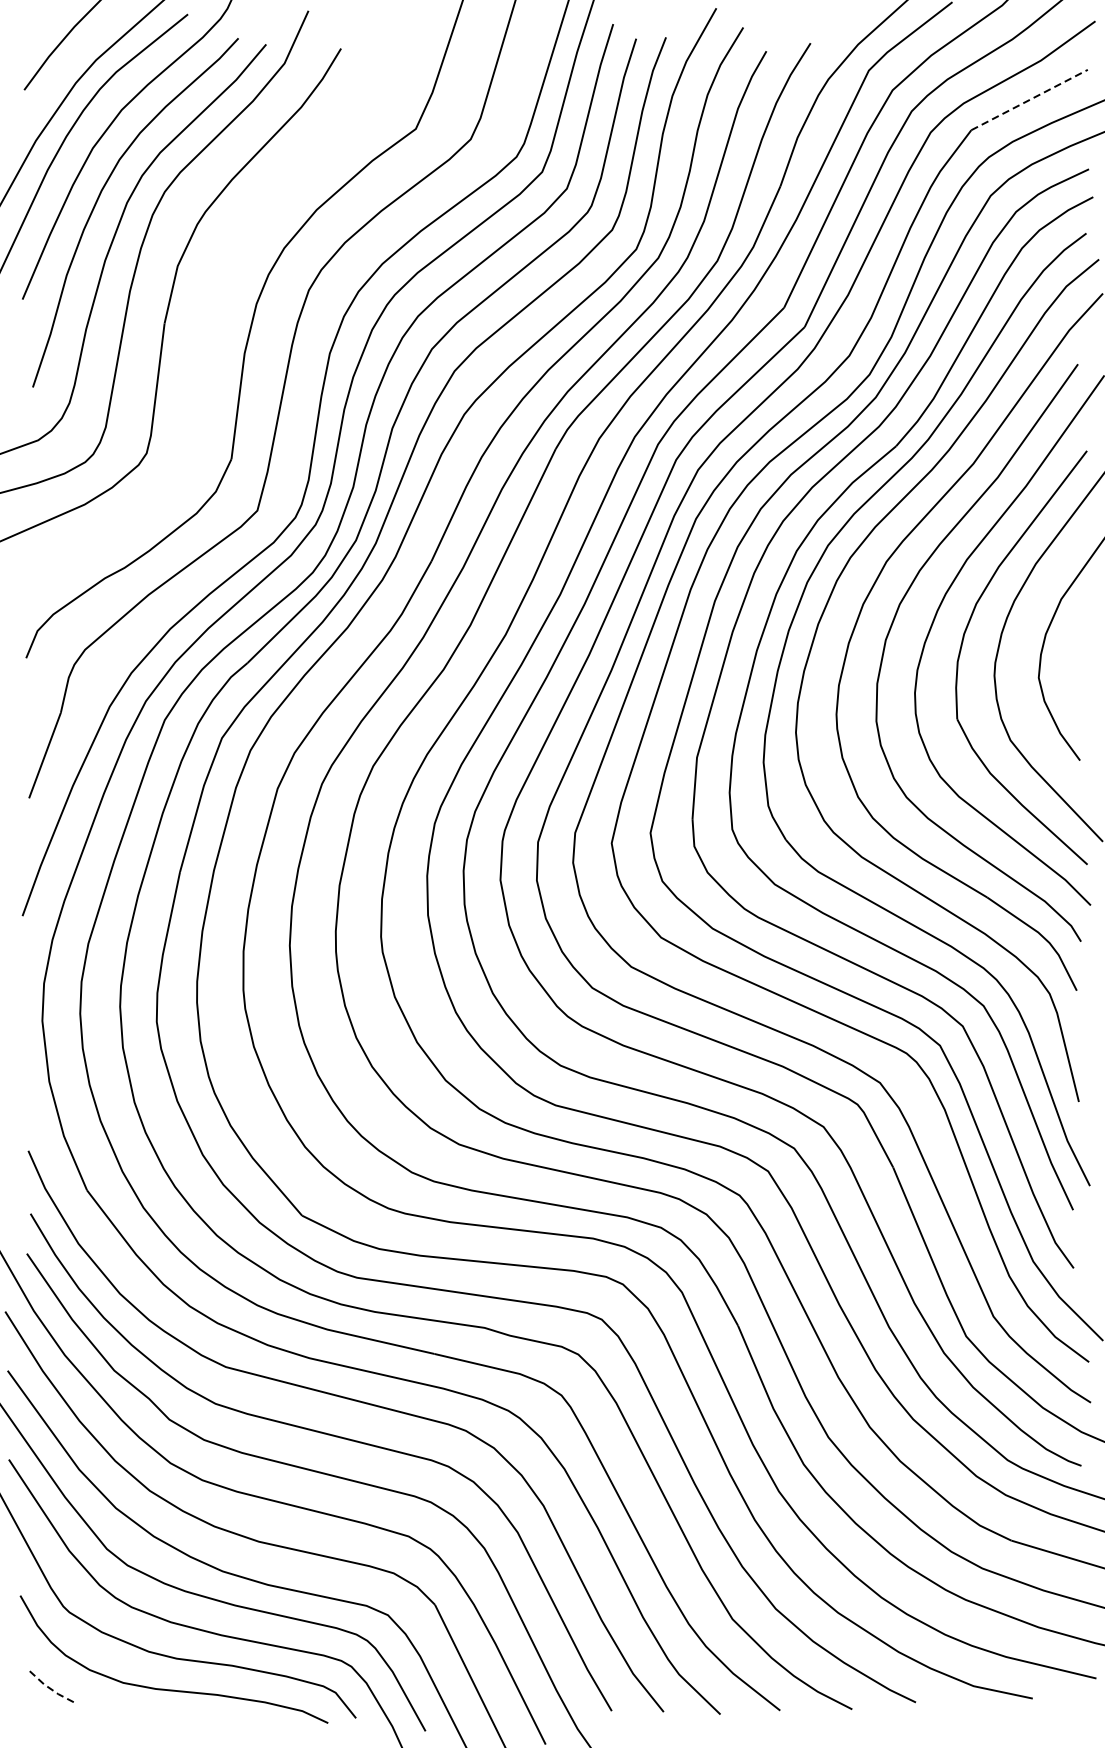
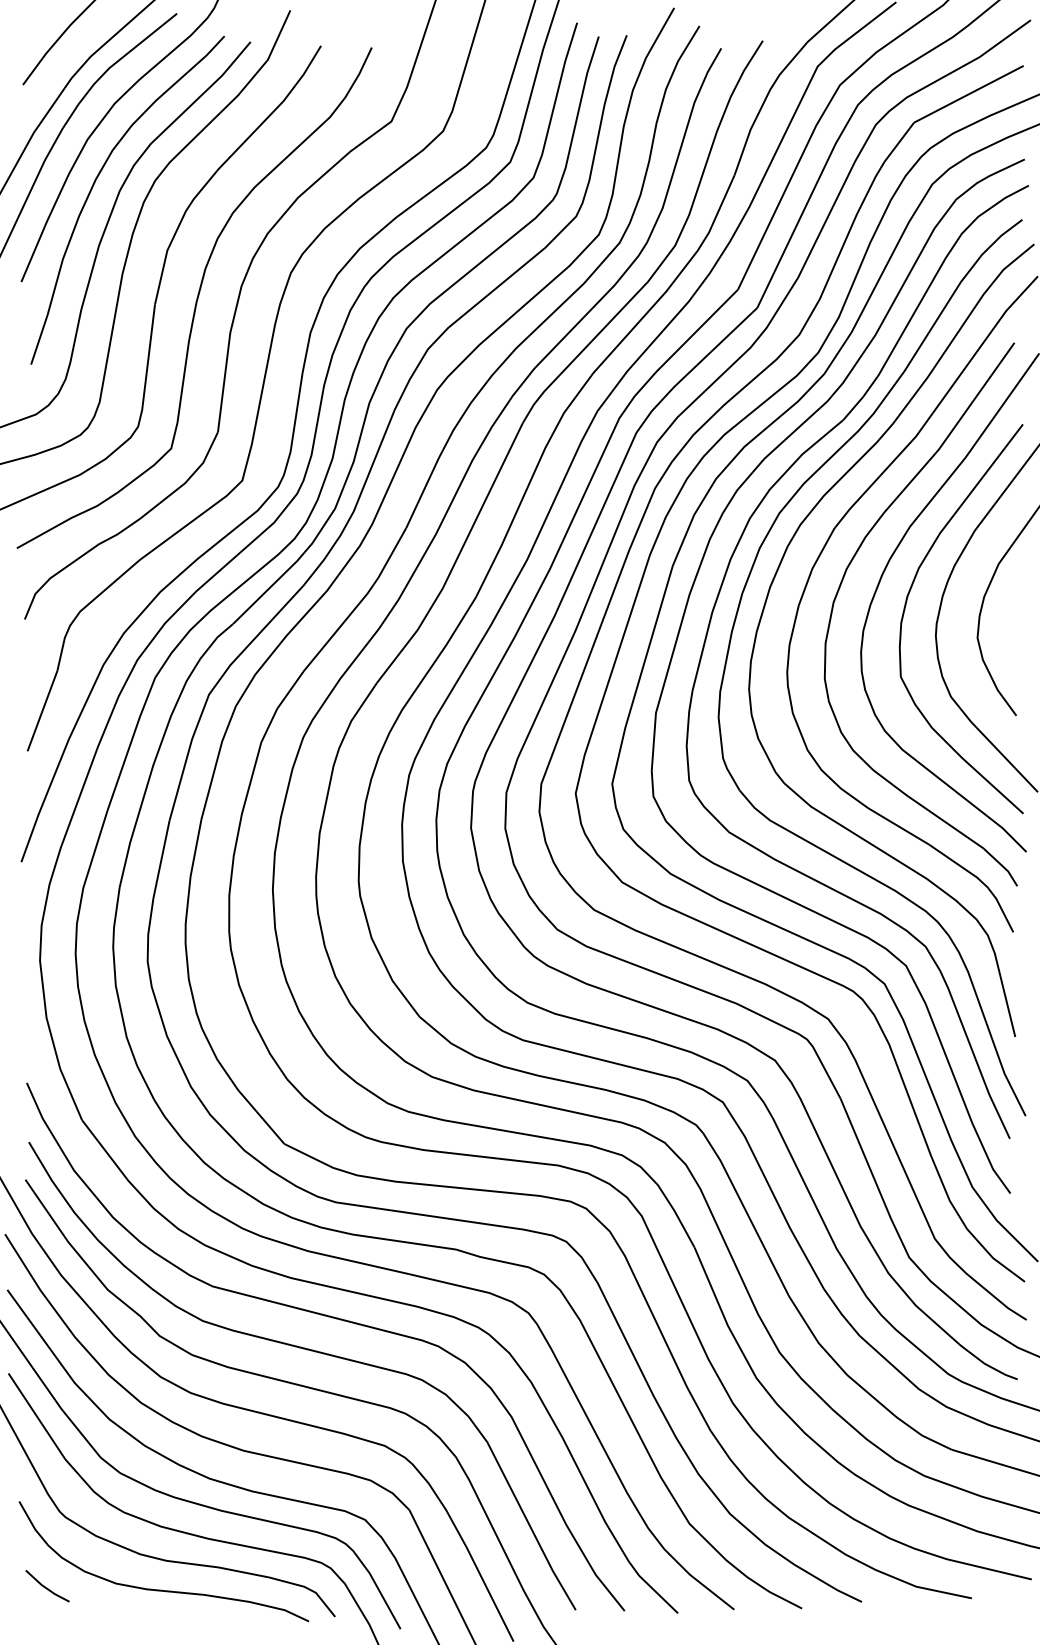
line: (1029, 100) -> (968, 94), dashed -> solid
curve: (208, 316) -> (196, 297), added
line: (49, 1688) -> (46, 1588), dashed -> solid

